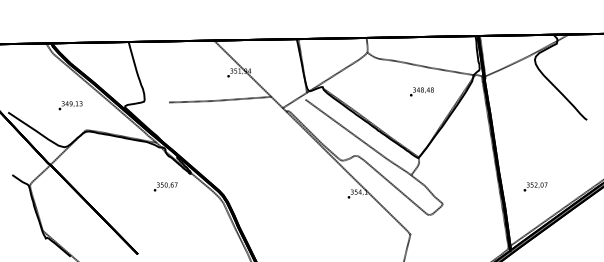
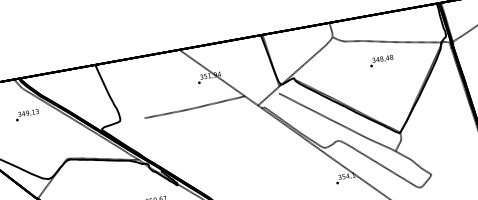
text: (421, 91) -> (381, 60), moved
text: (70, 105) -> (27, 114), moved

